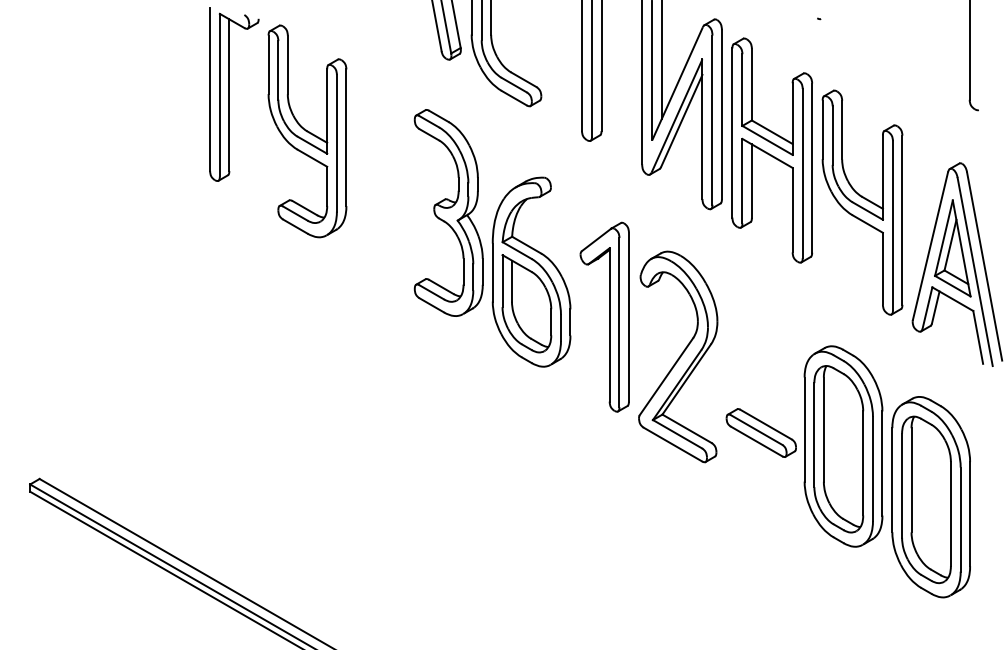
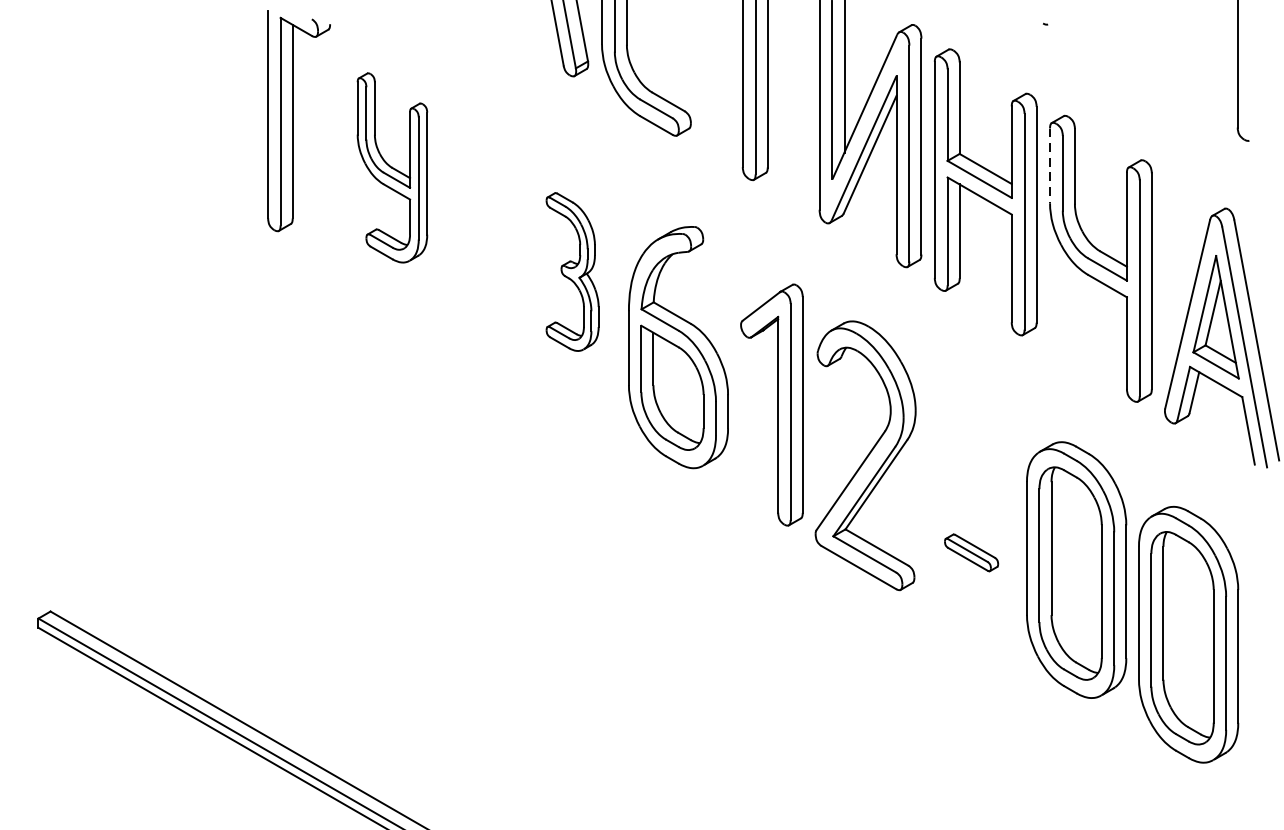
line: (822, 130) -> (1049, 166), solid -> dashed
part: (307, 131) -> (392, 168), size x0.7
part: (448, 212) -> (572, 271), size x0.6
part: (760, 432) -> (970, 552), size x0.6

